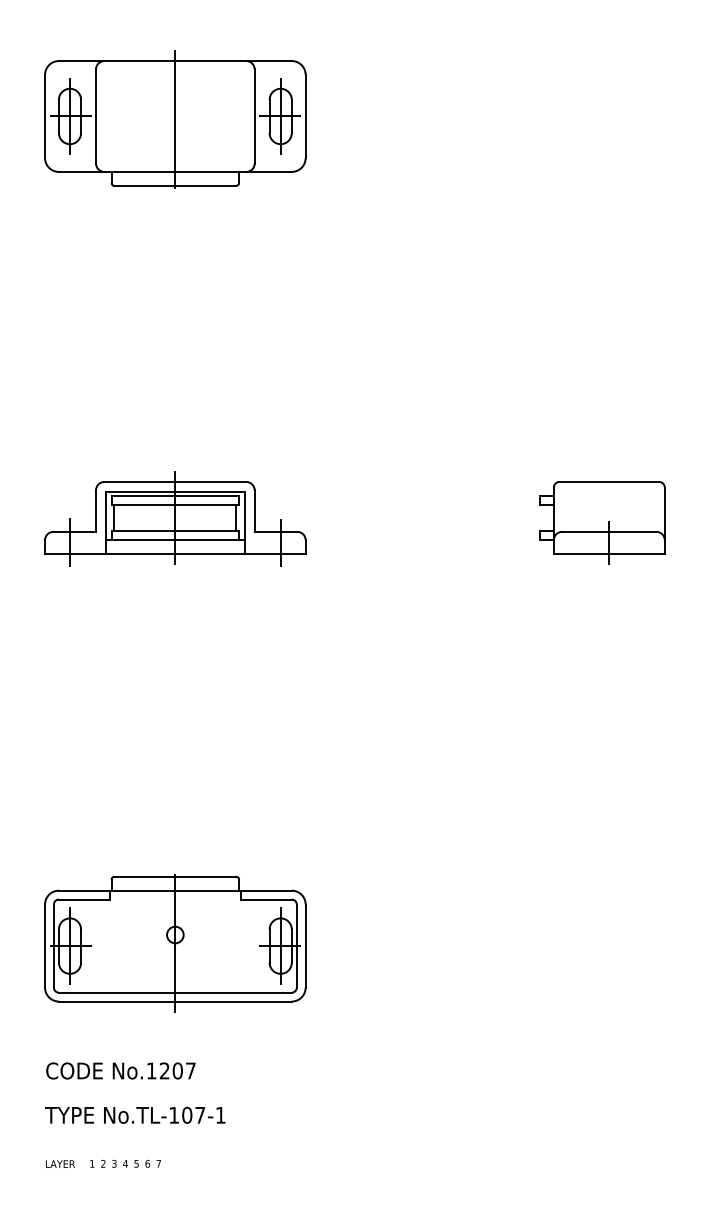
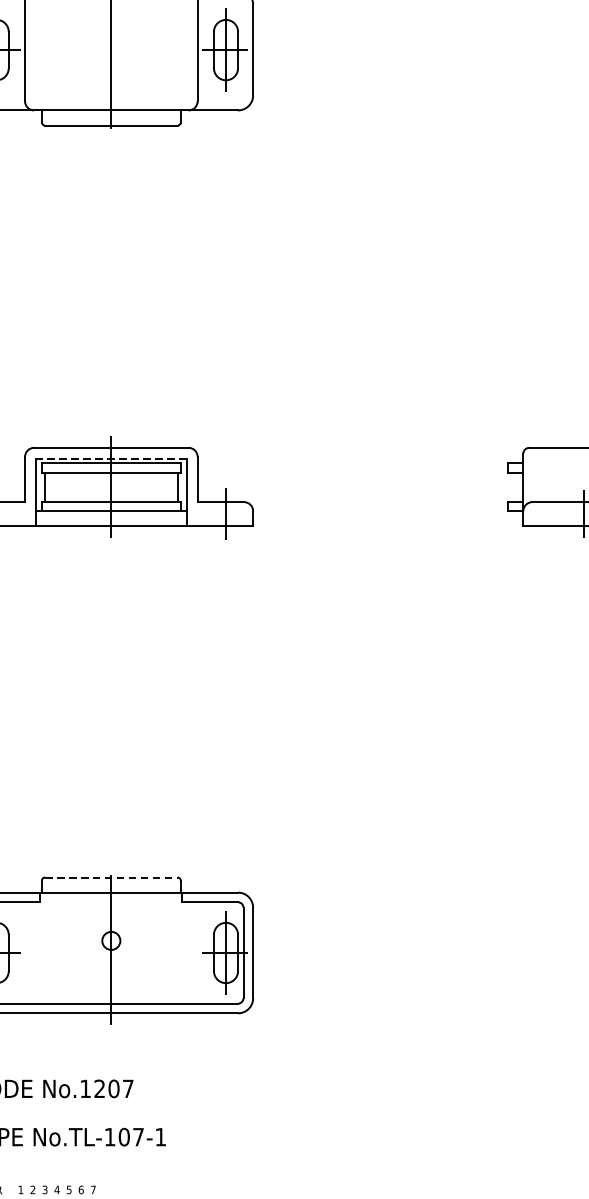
line: (174, 491) -> (110, 458), solid -> dashed
line: (175, 876) -> (111, 877), solid -> dashed

